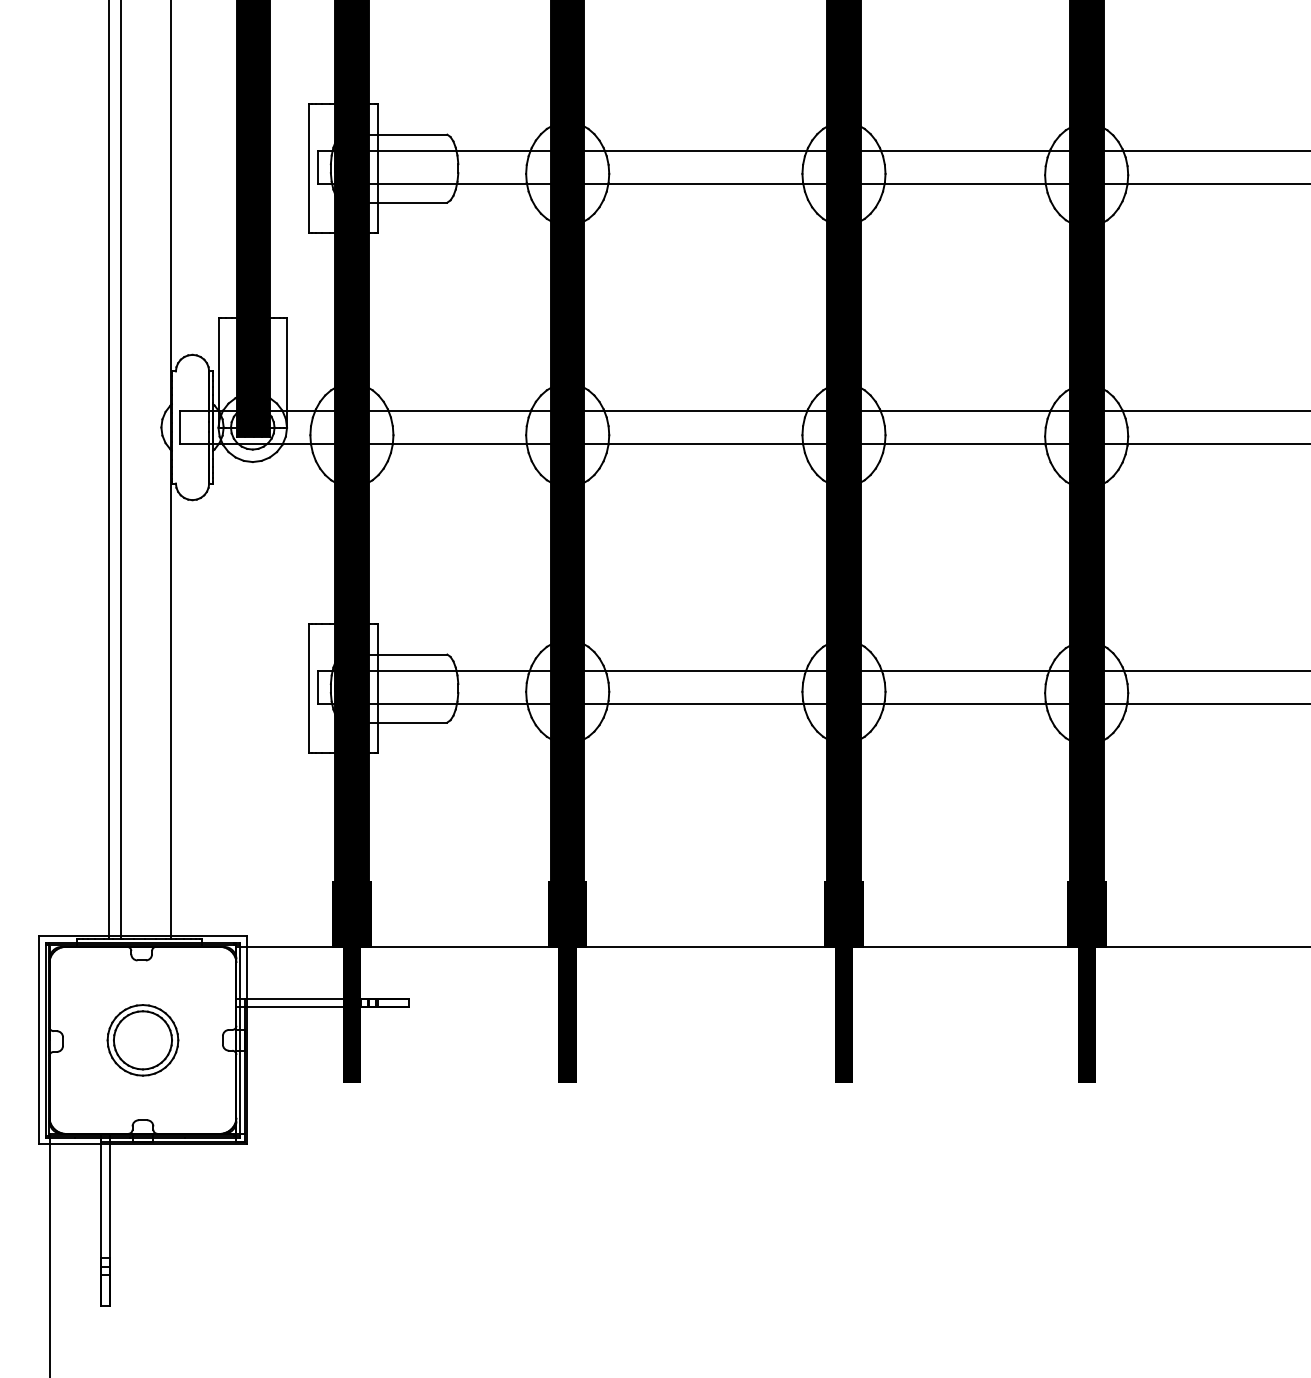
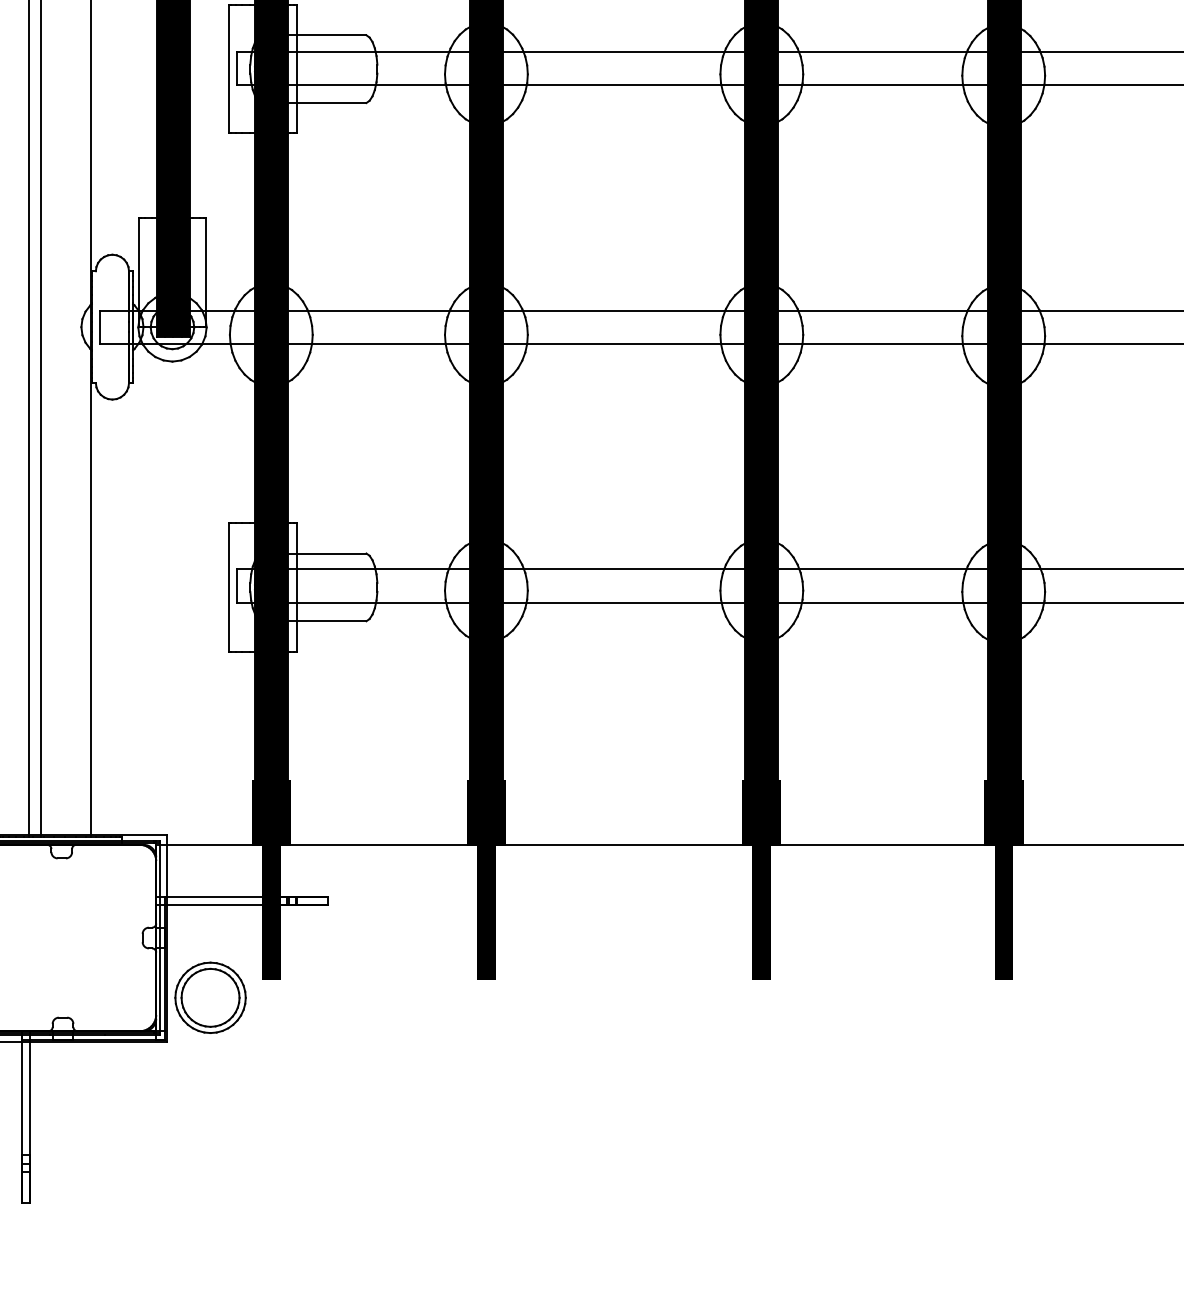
part: (142, 1040) -> (210, 998), moved

